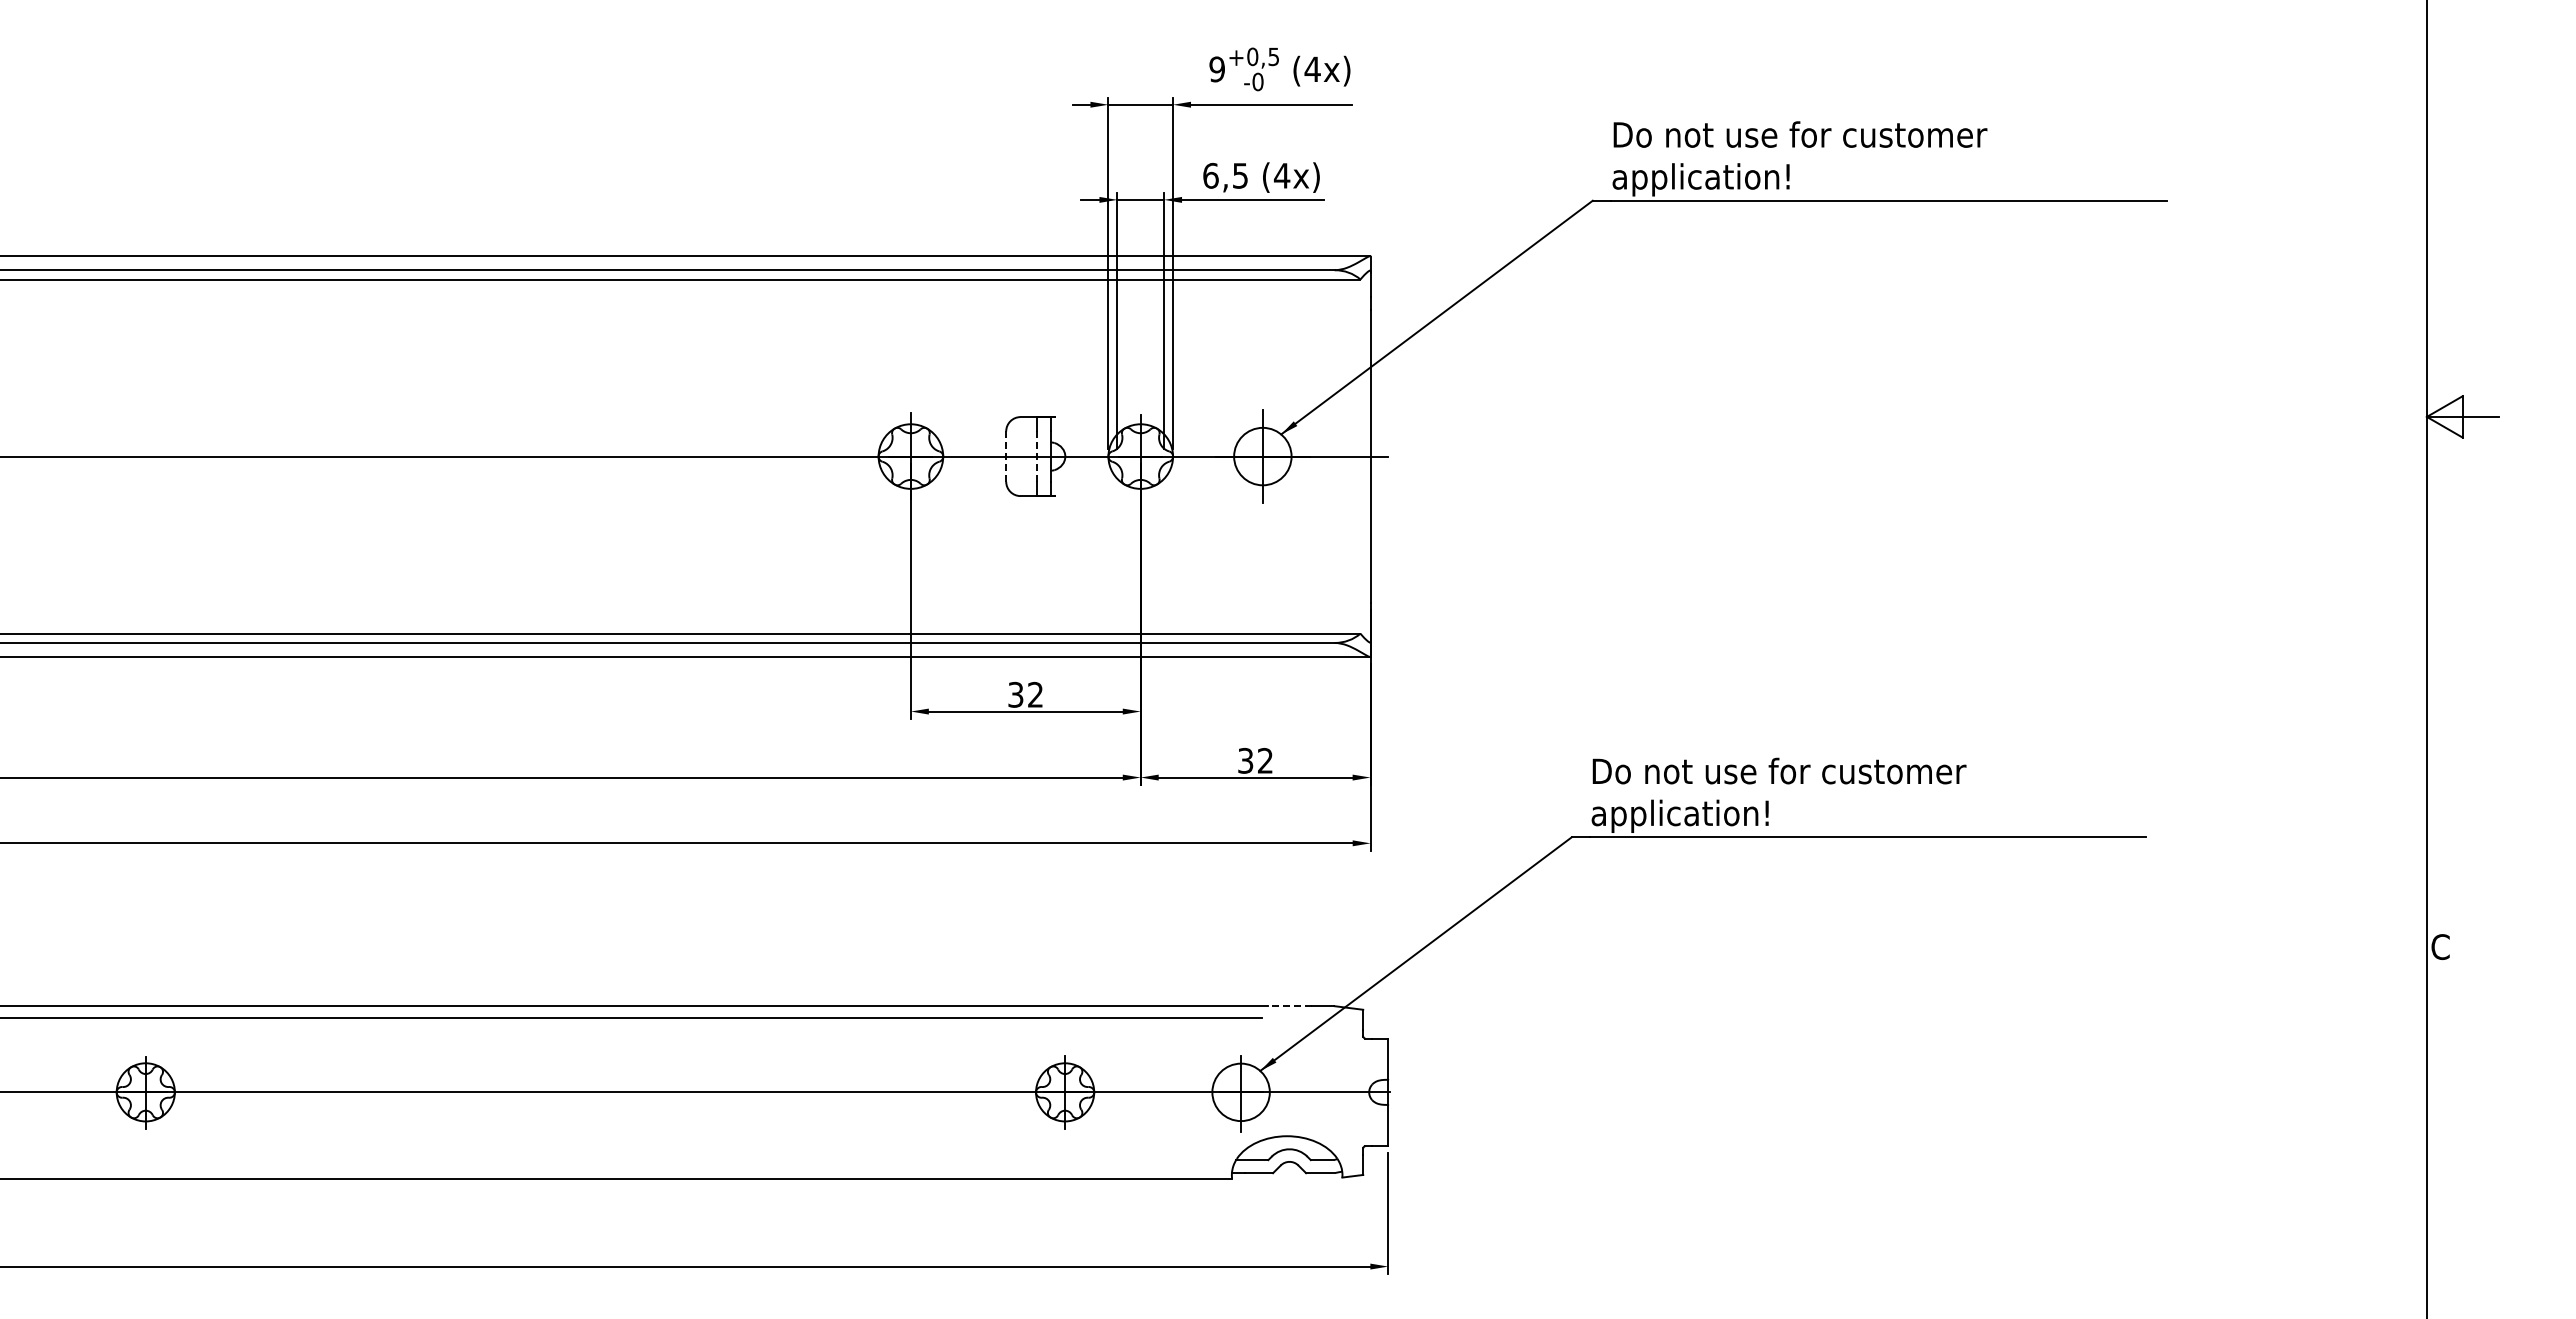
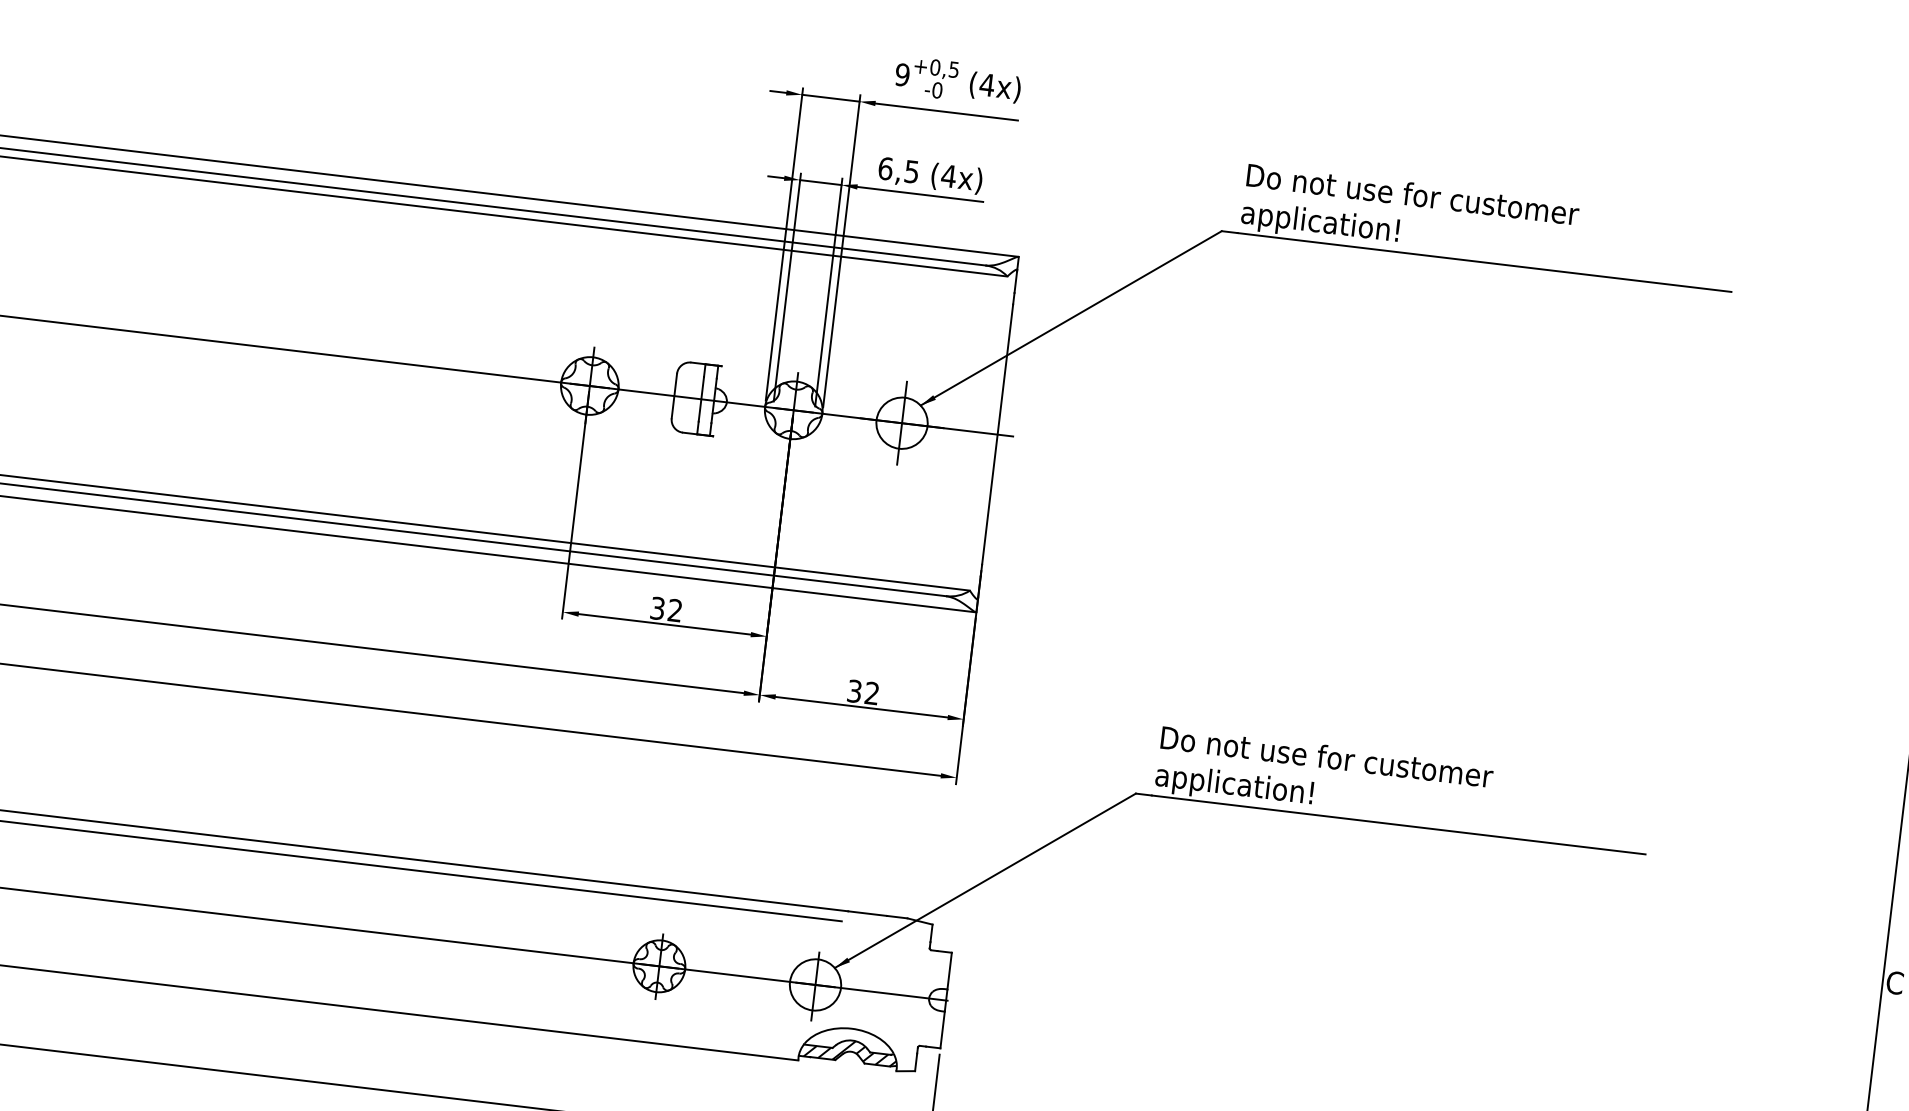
line: (1006, 456) -> (674, 396), dashed -> solid
line: (1036, 456) -> (701, 399), dashed -> solid
line: (1289, 1006) -> (867, 913), dashed -> solid
hatch: (1289, 1161) -> (851, 1051), added

